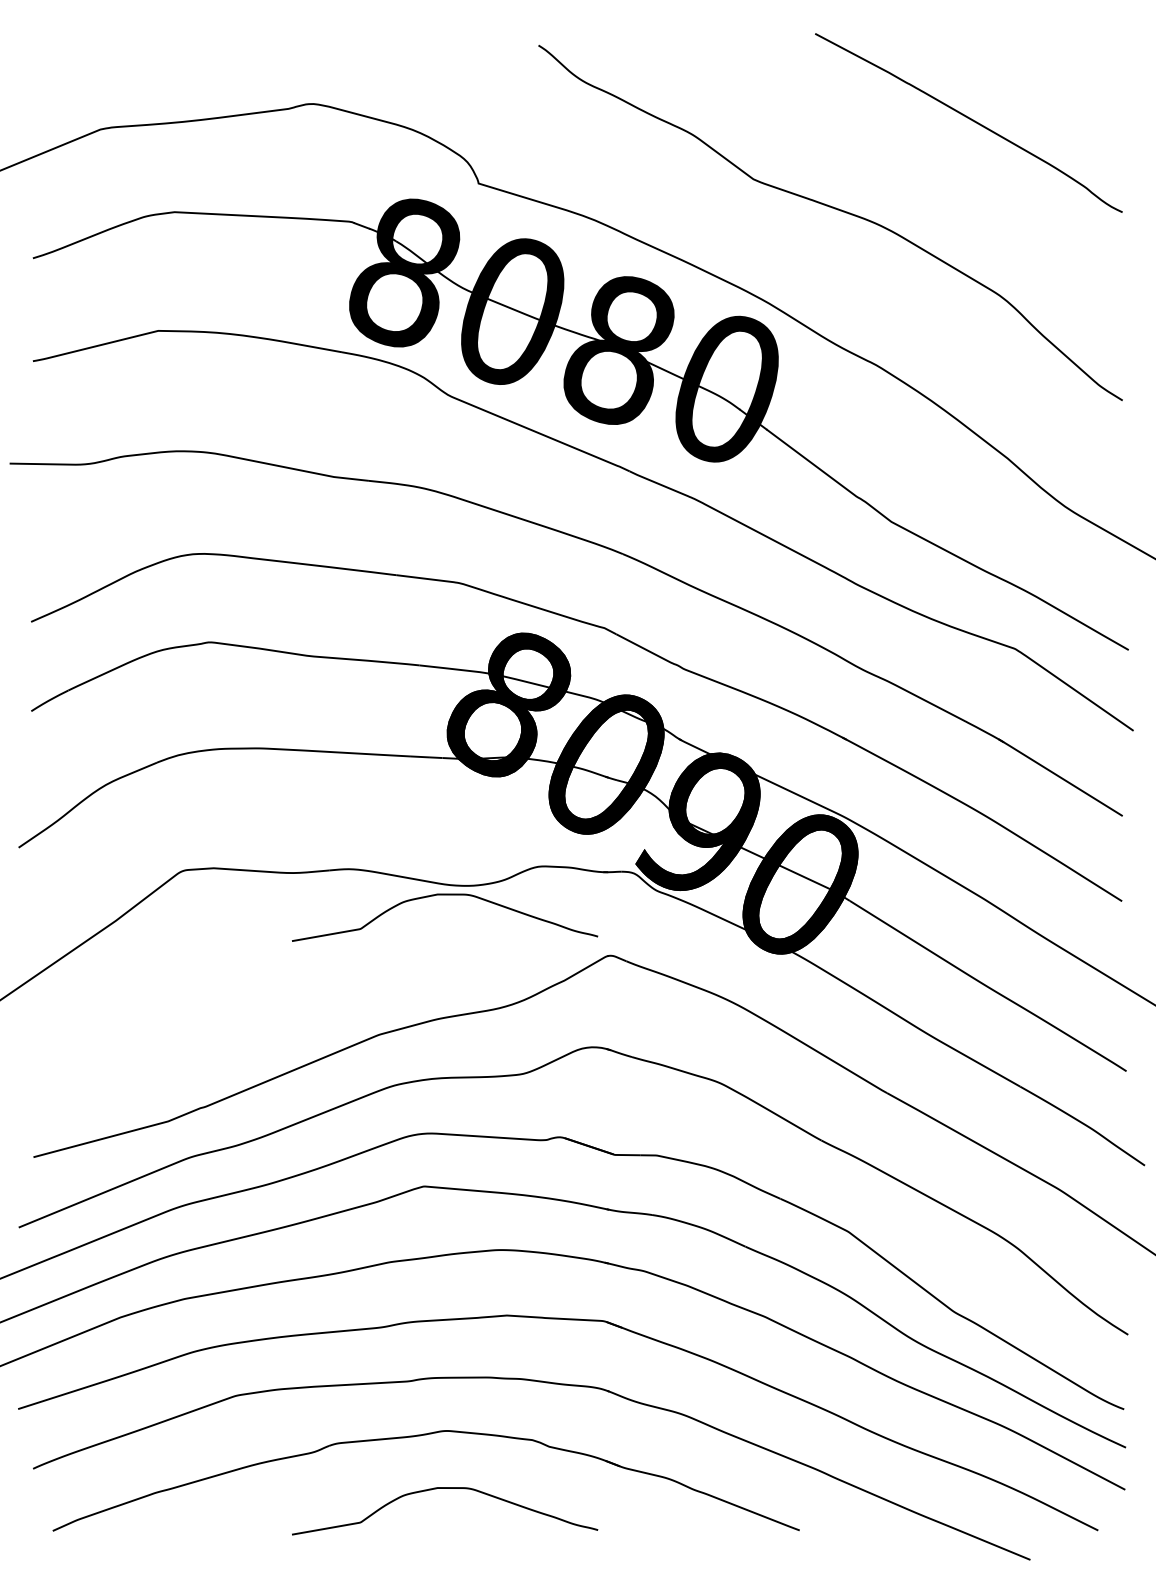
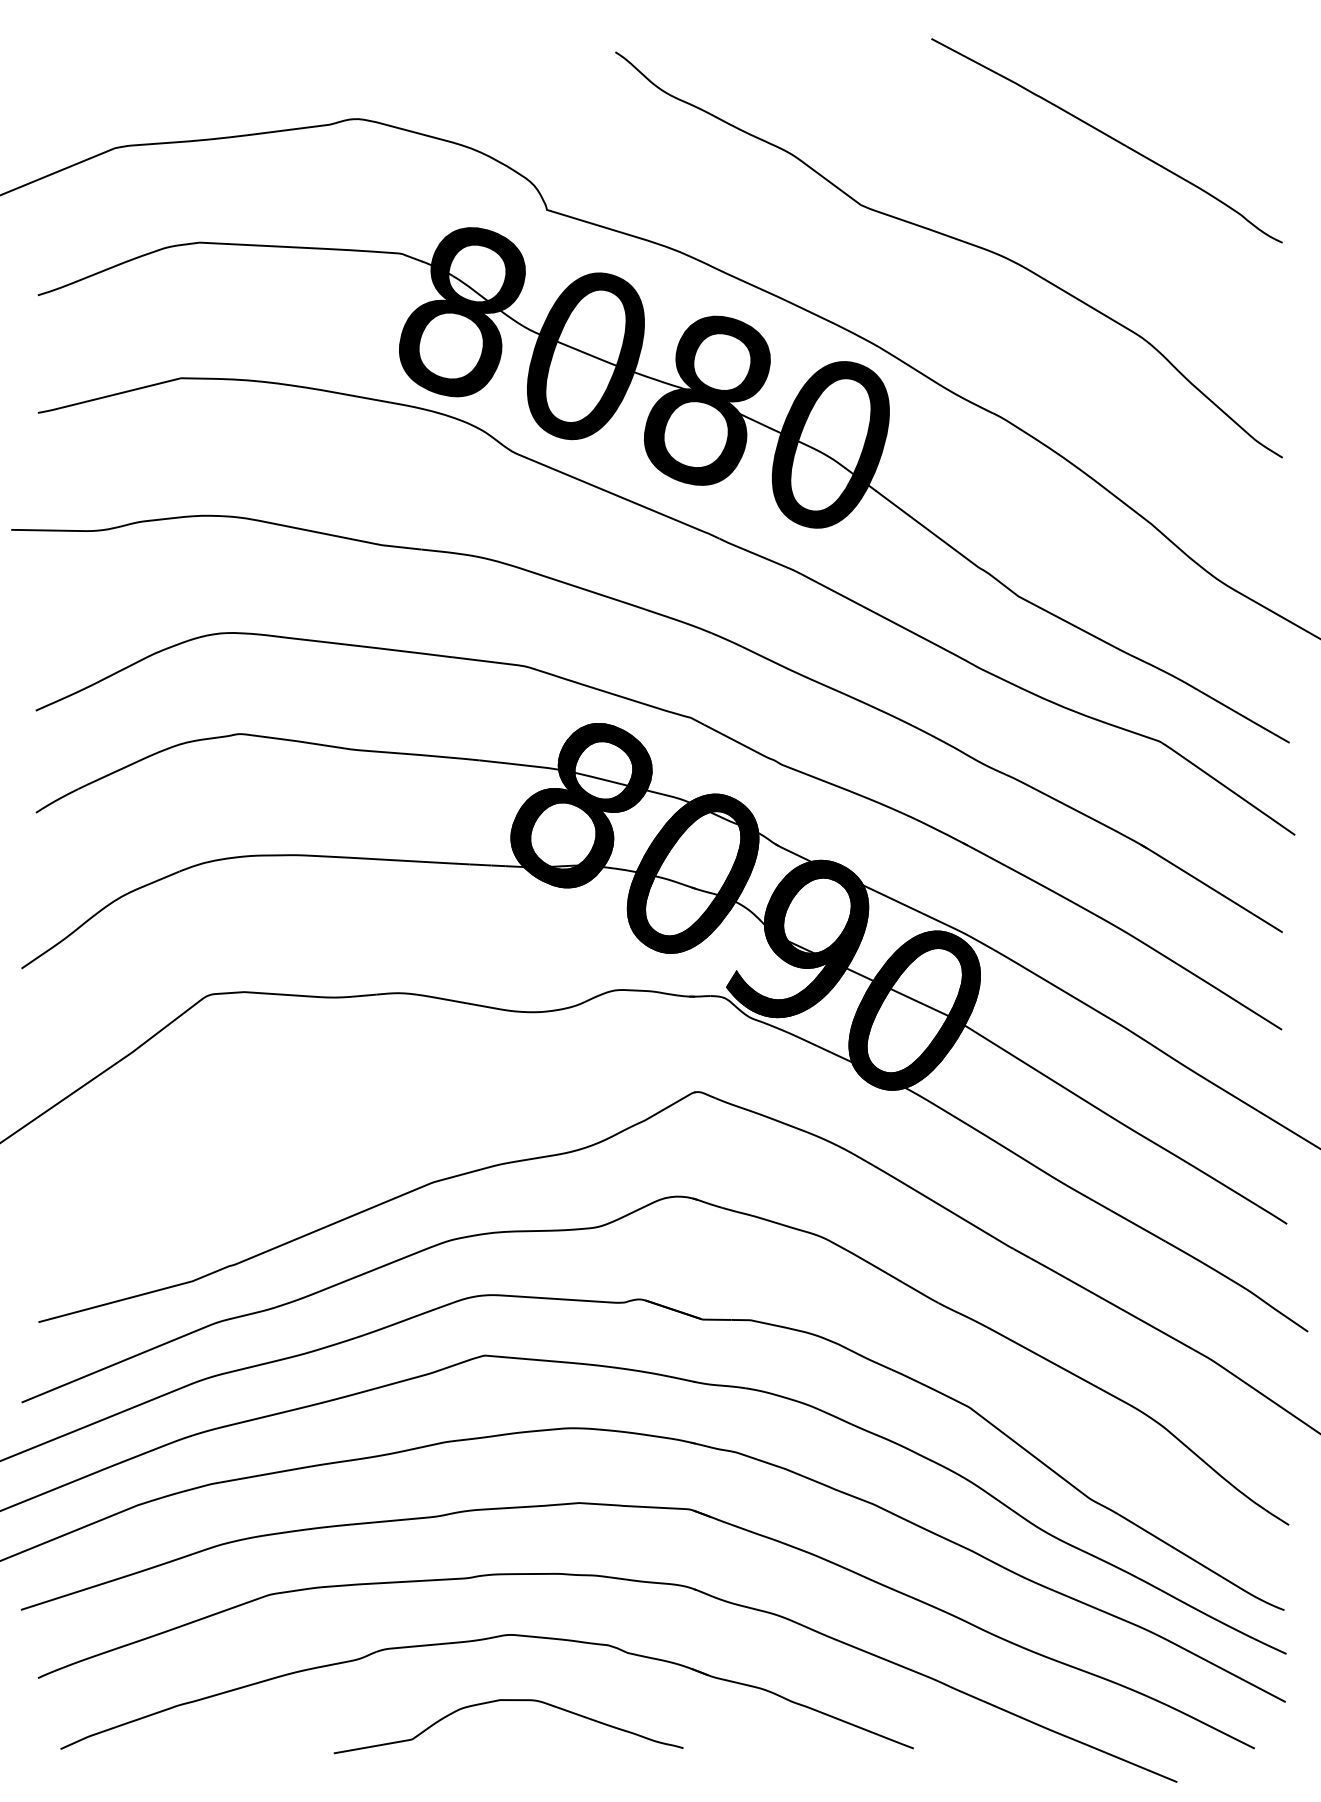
curve: (444, 894) -> (508, 1022), removed

